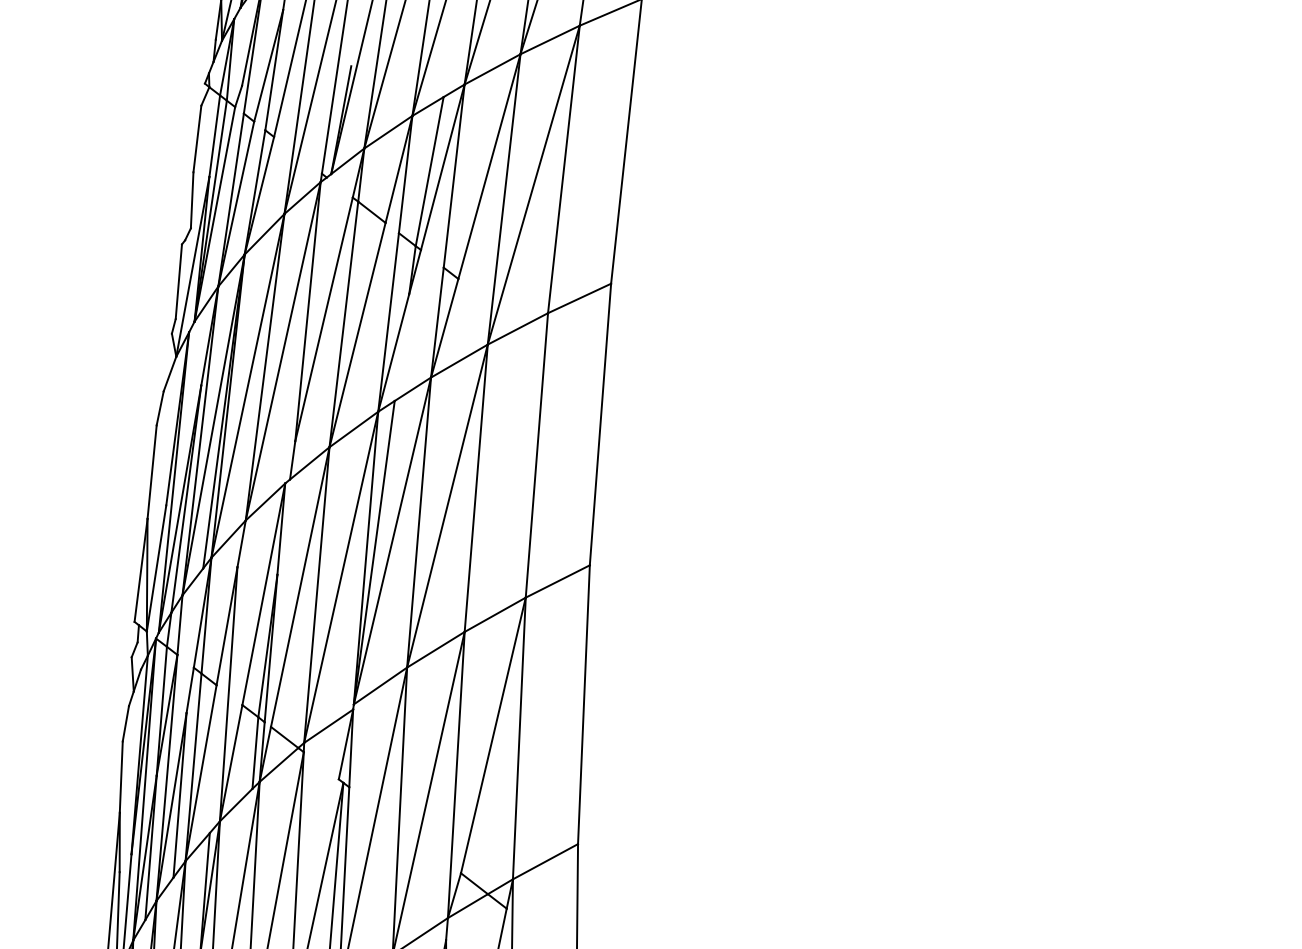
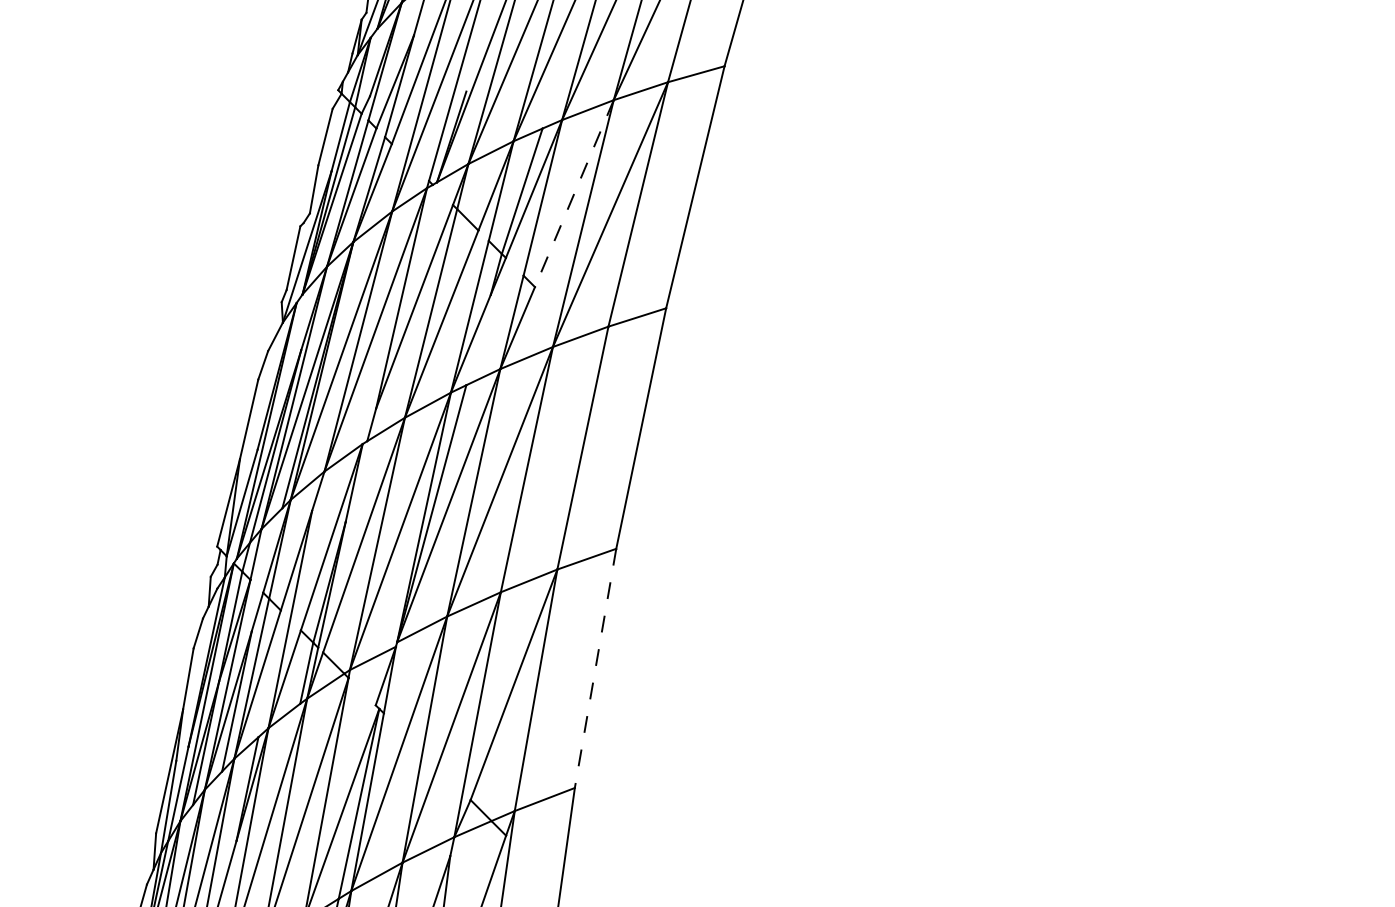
line: (489, 167) -> (574, 194), solid -> dashed
line: (583, 704) -> (595, 668), solid -> dashed

